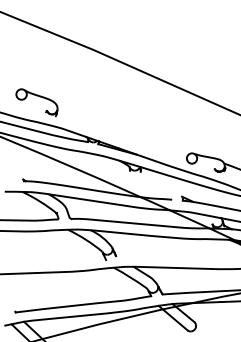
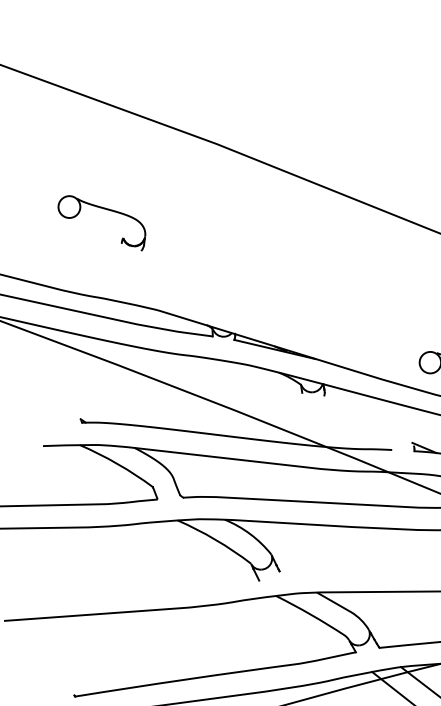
part: (36, 102) -> (100, 222), moved

